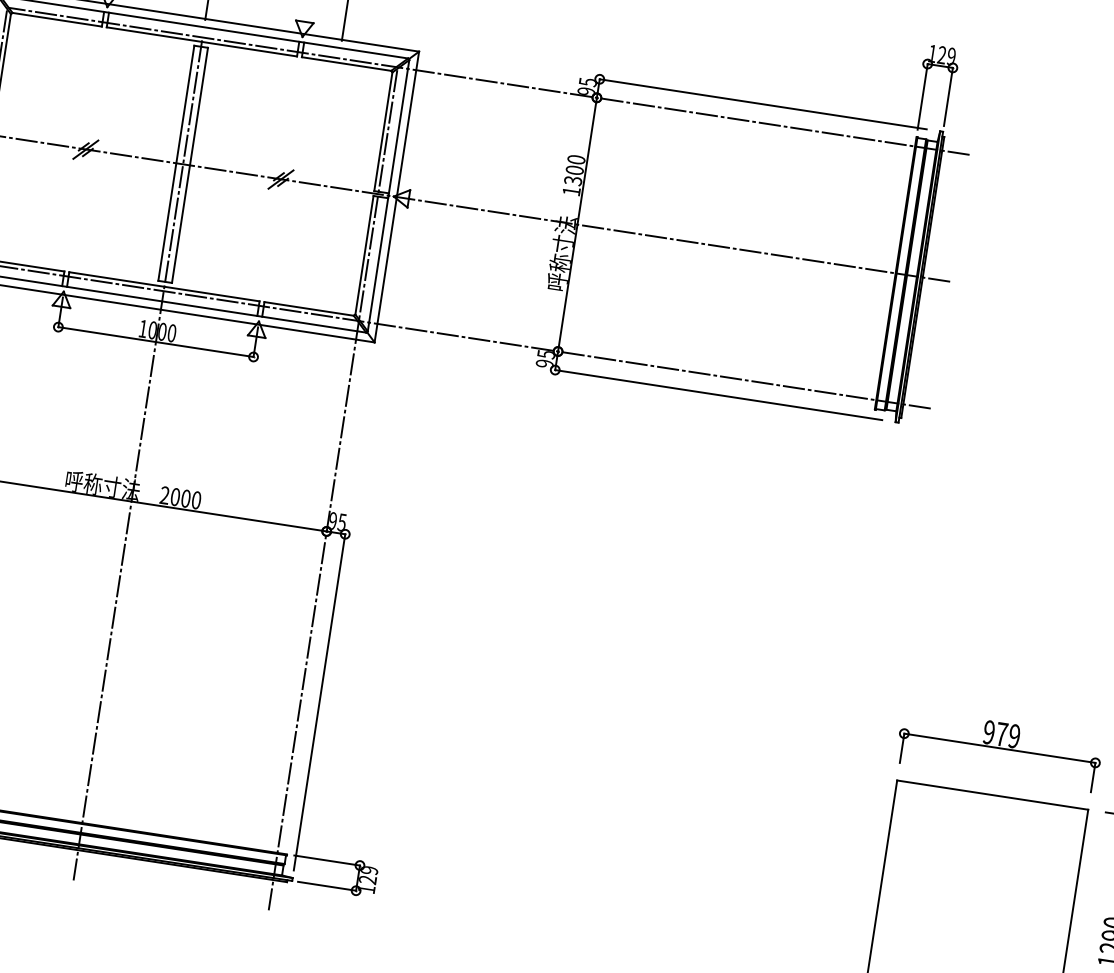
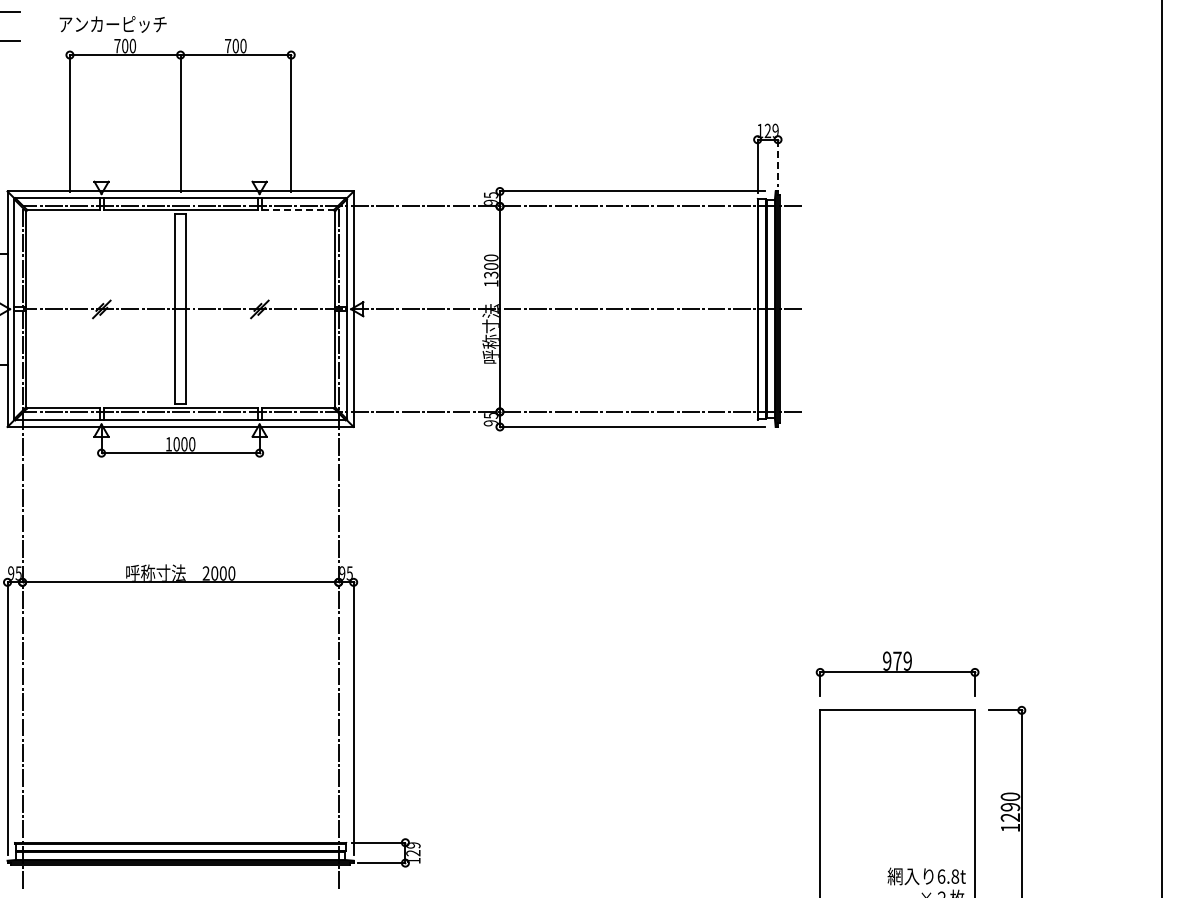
line: (347, 64) -> (298, 210), solid -> dashed
line: (948, 97) -> (778, 163), solid -> dashed
line: (138, 458) -> (180, 547), removed

